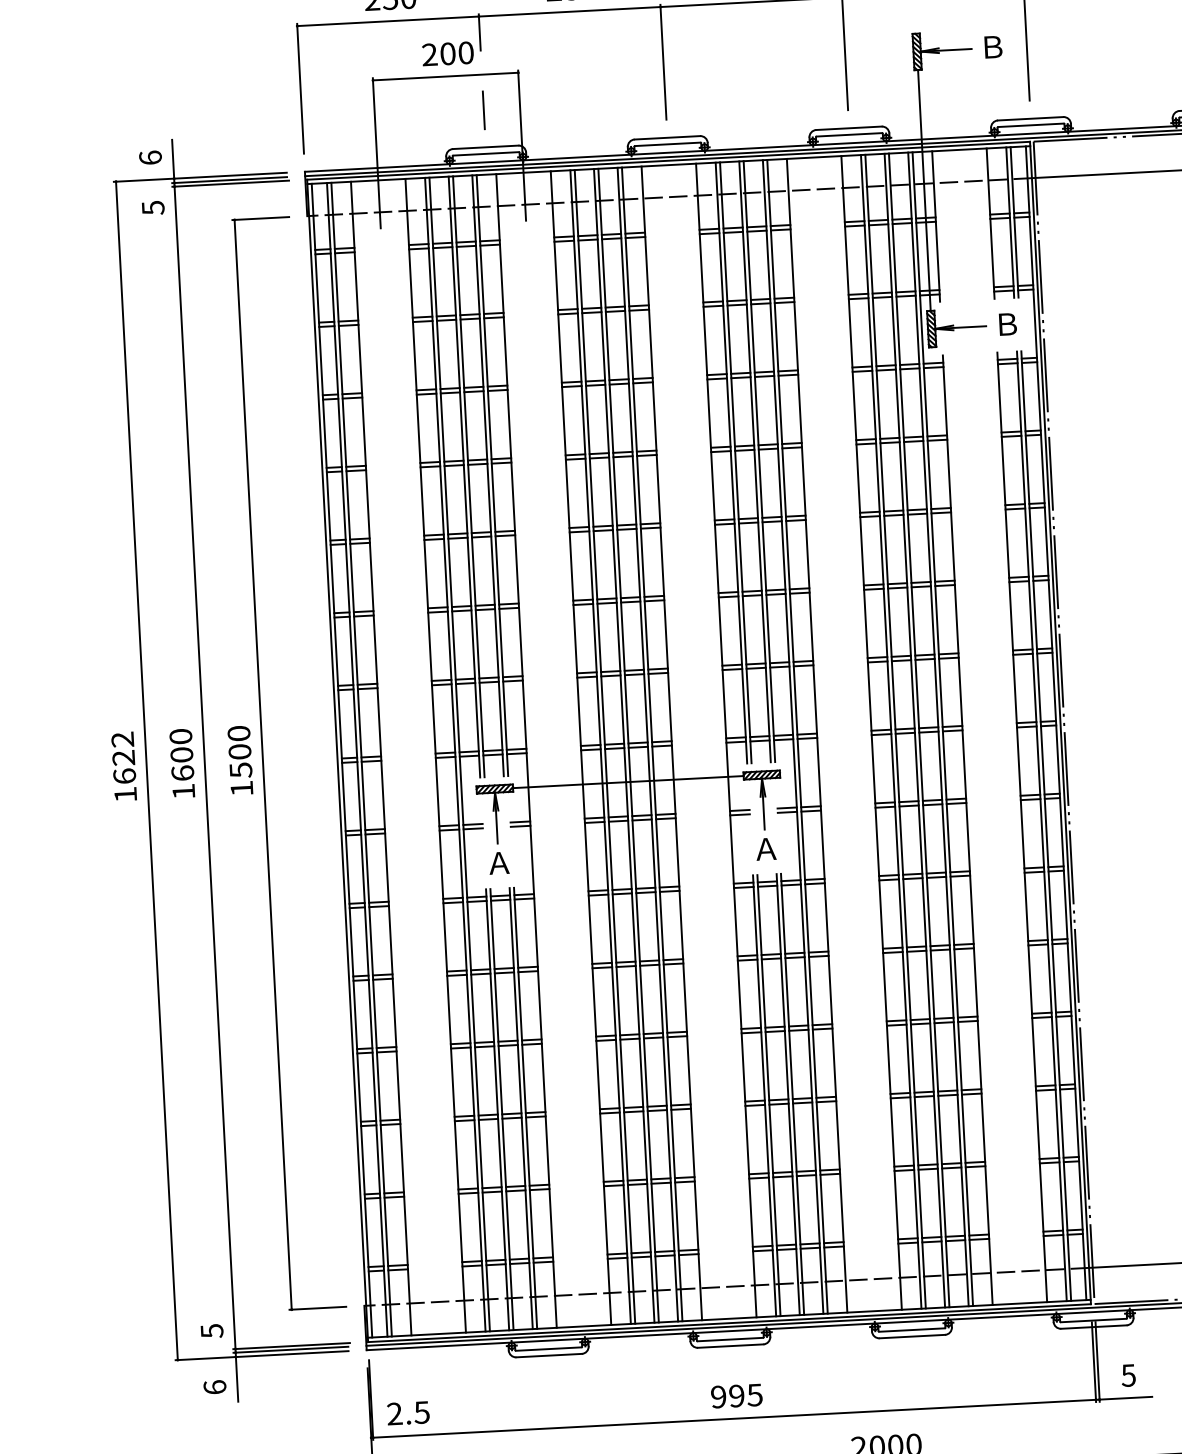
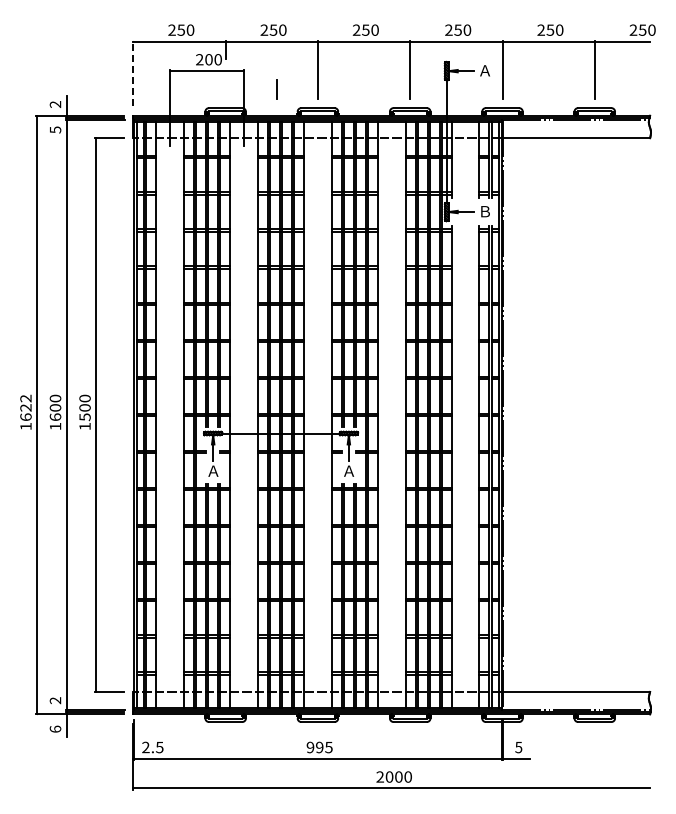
text: (993, 46) -> (485, 70), Ｂ -> Ａ
line: (300, 88) -> (133, 73), solid -> dashed
line: (483, 110) -> (276, 89), moved
text: (150, 157) -> (55, 104), 6 -> 2
text: (211, 1330) -> (55, 700), 5 -> 2

